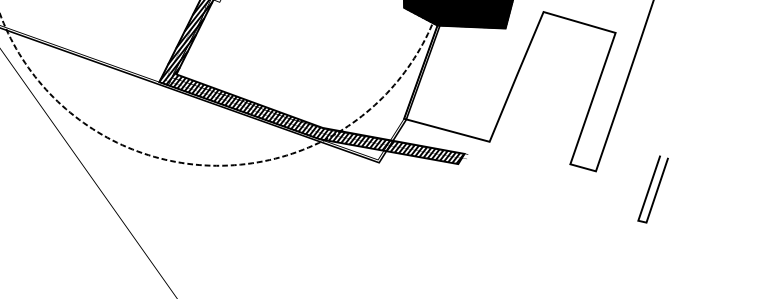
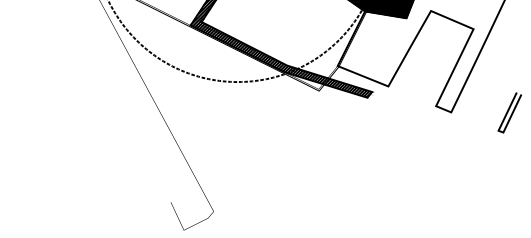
line: (650, 189) -> (508, 112), moved

